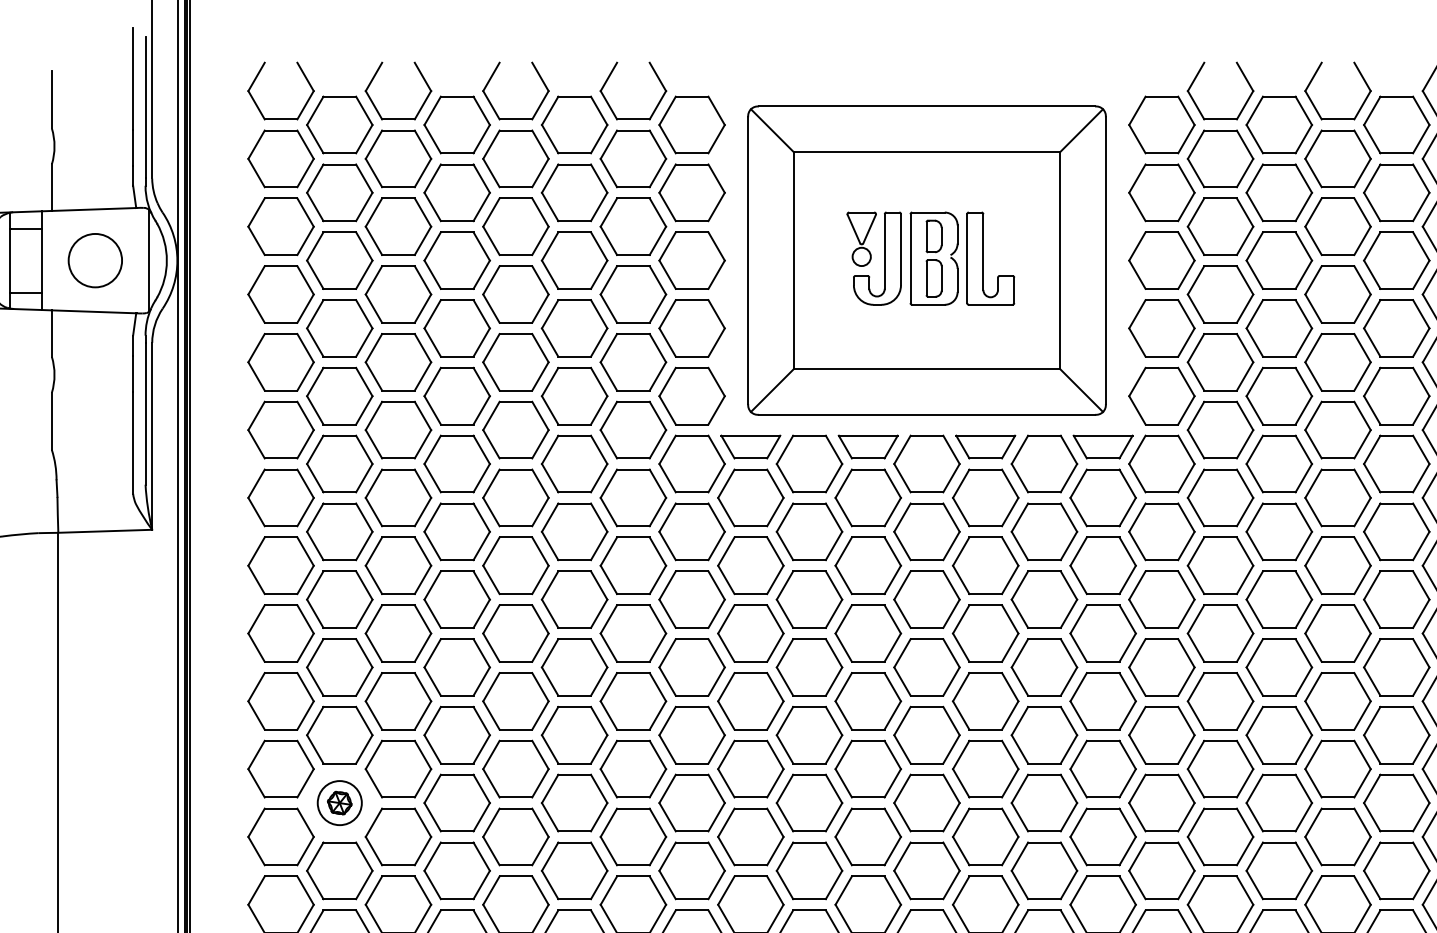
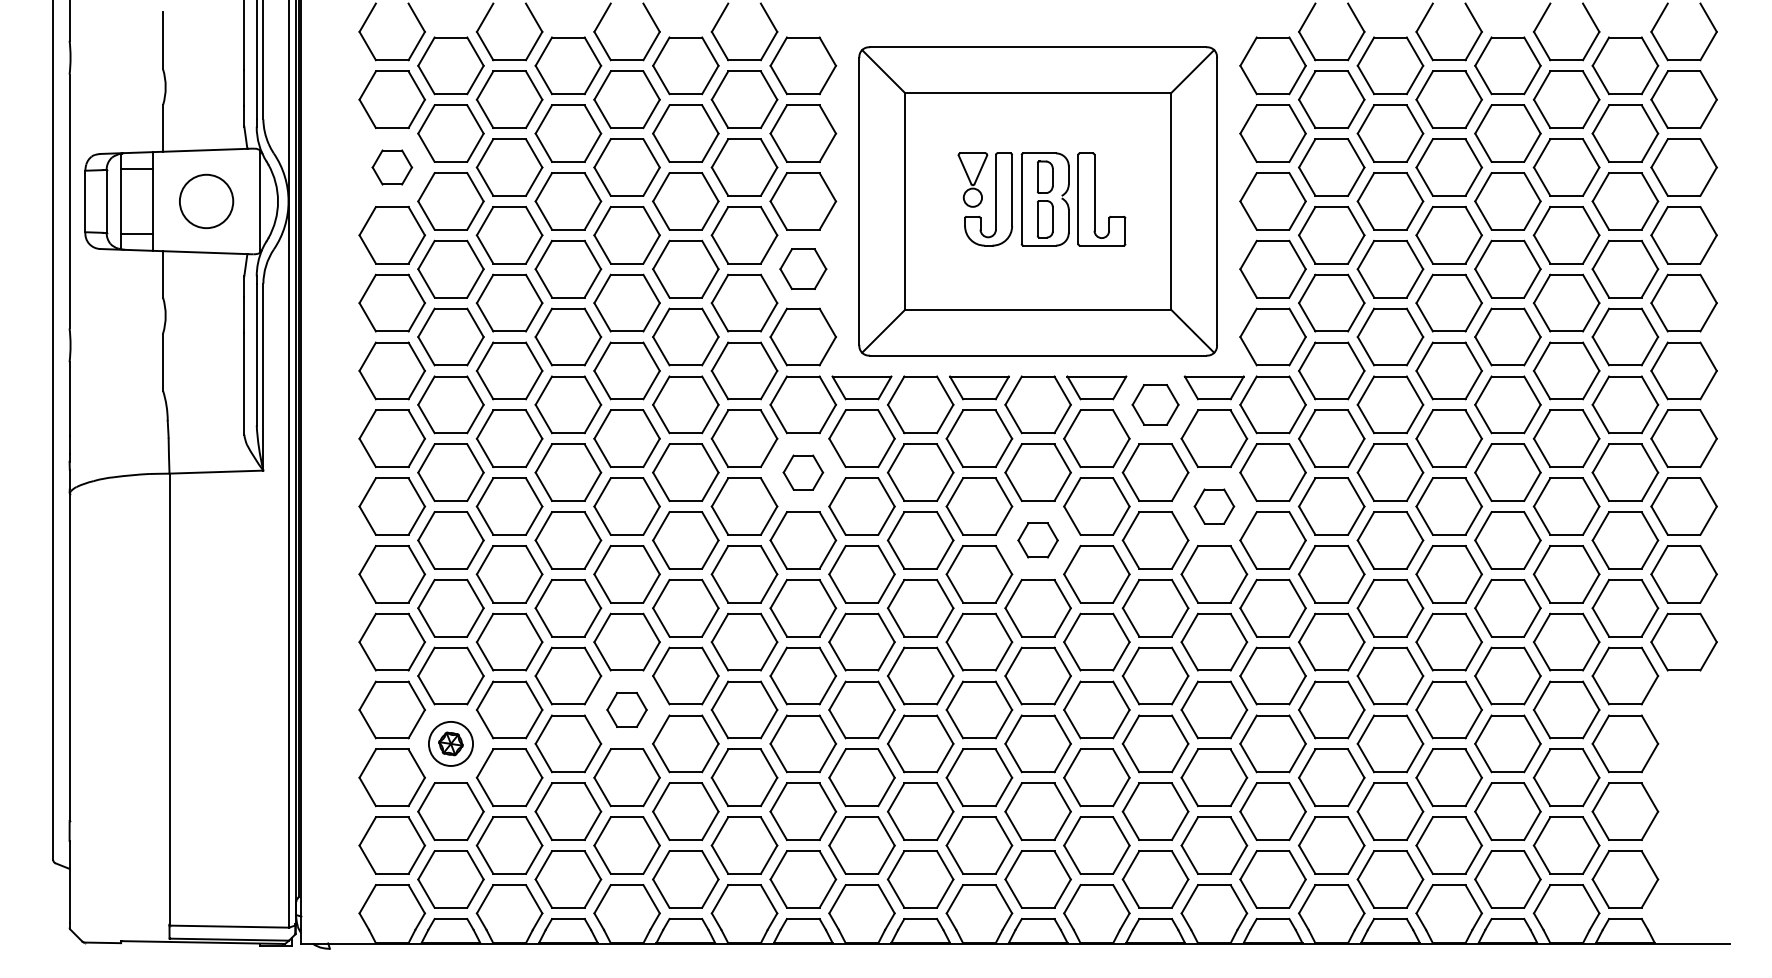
part: (281, 226) -> (392, 167), size x0.6
part: (692, 327) -> (803, 268), size x0.7
part: (1044, 463) -> (1155, 404), size x0.7
part: (692, 531) -> (803, 472), size x0.6
part: (1103, 565) -> (1214, 506), size x0.6
part: (926, 599) -> (1037, 540), size x0.6
part: (515, 768) -> (626, 709), size x0.6

